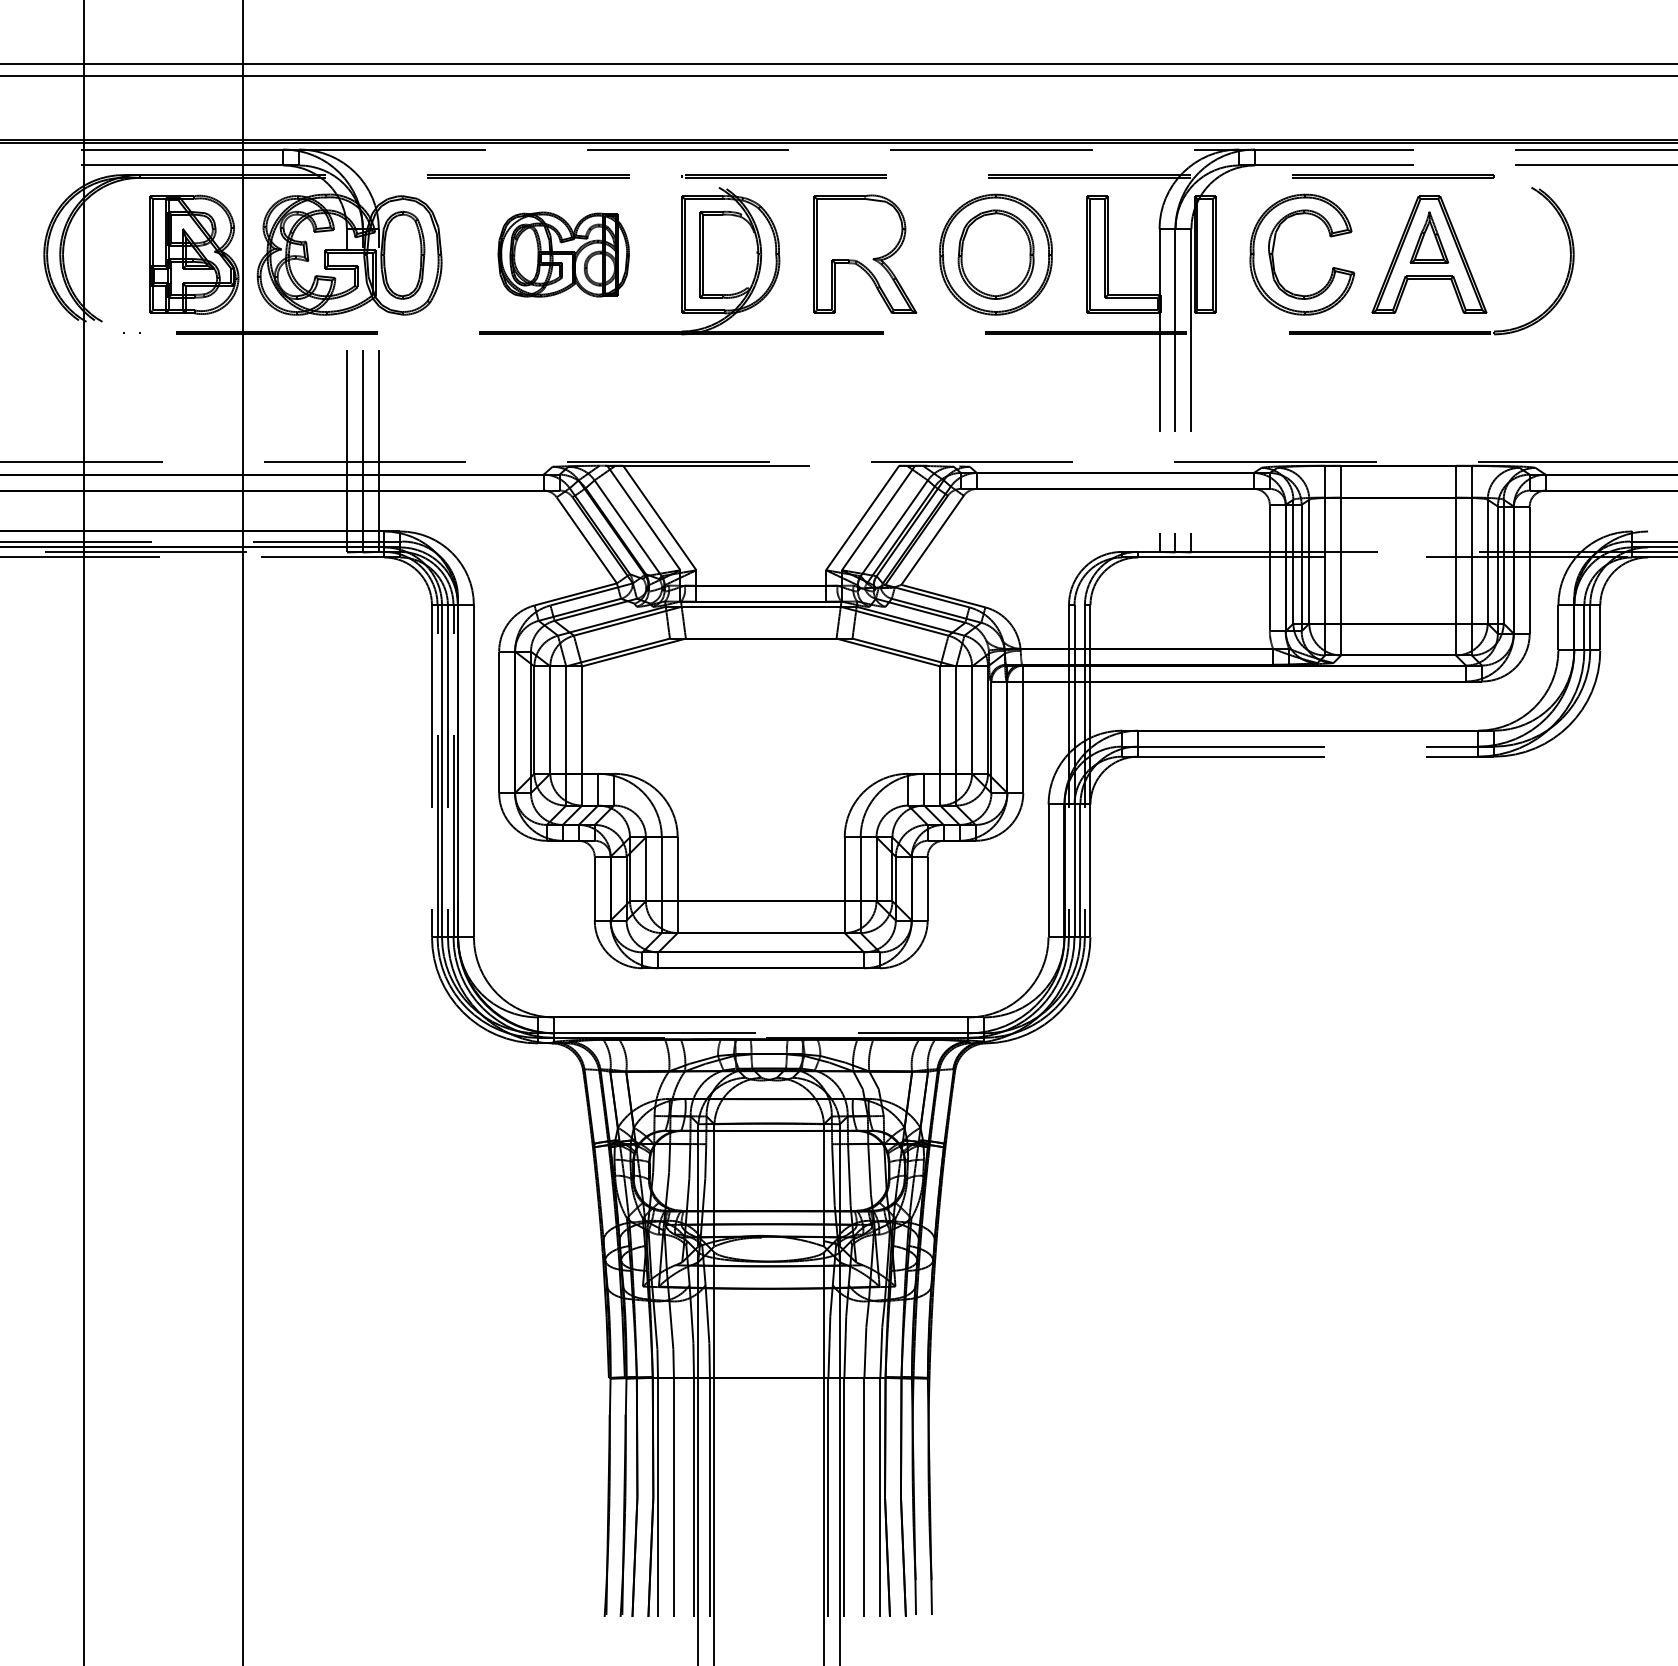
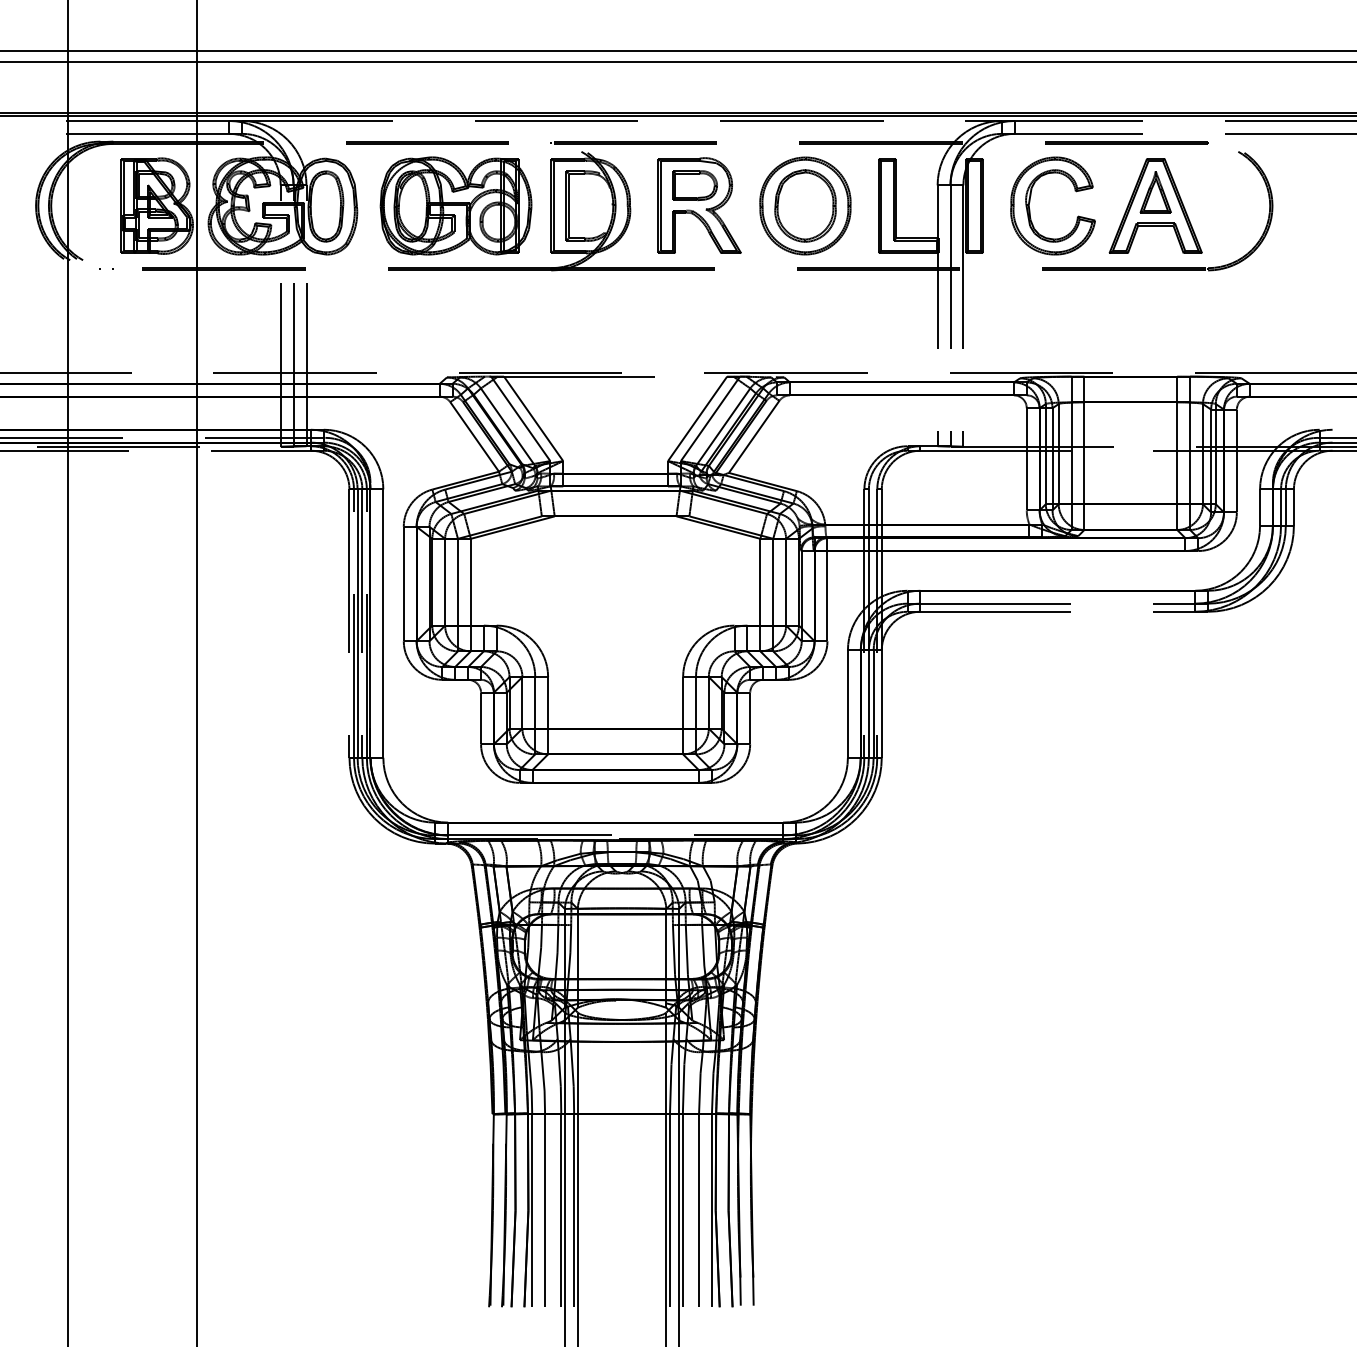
part: (859, 229) -> (695, 185), added
part: (563, 254) -> (455, 205), size x1.43

